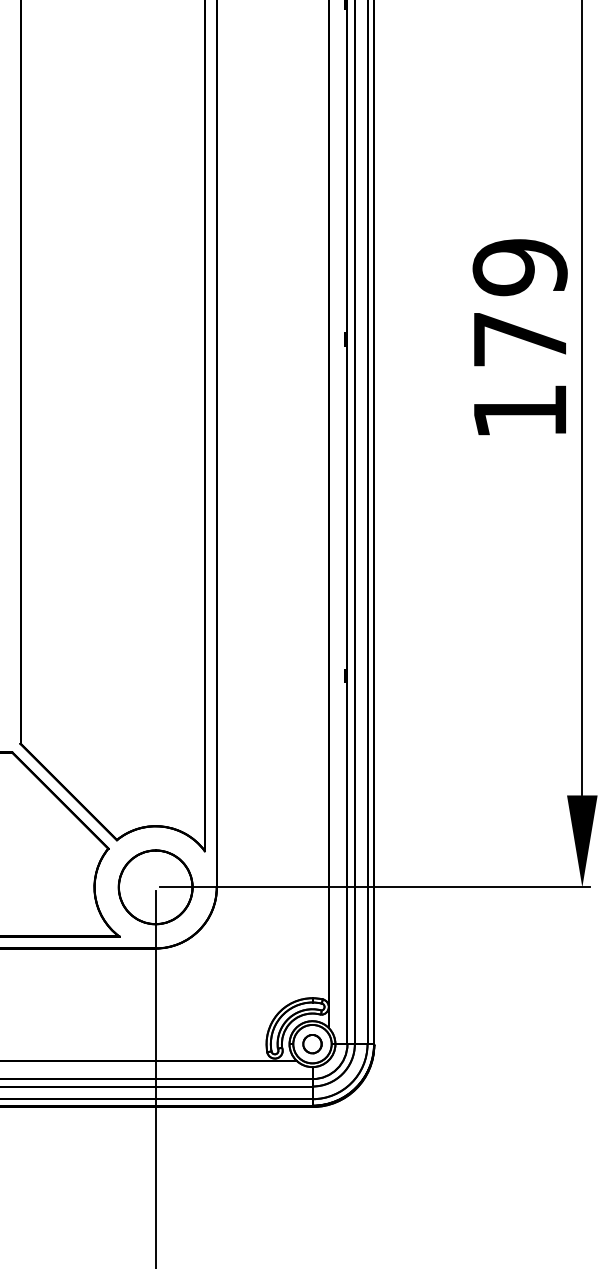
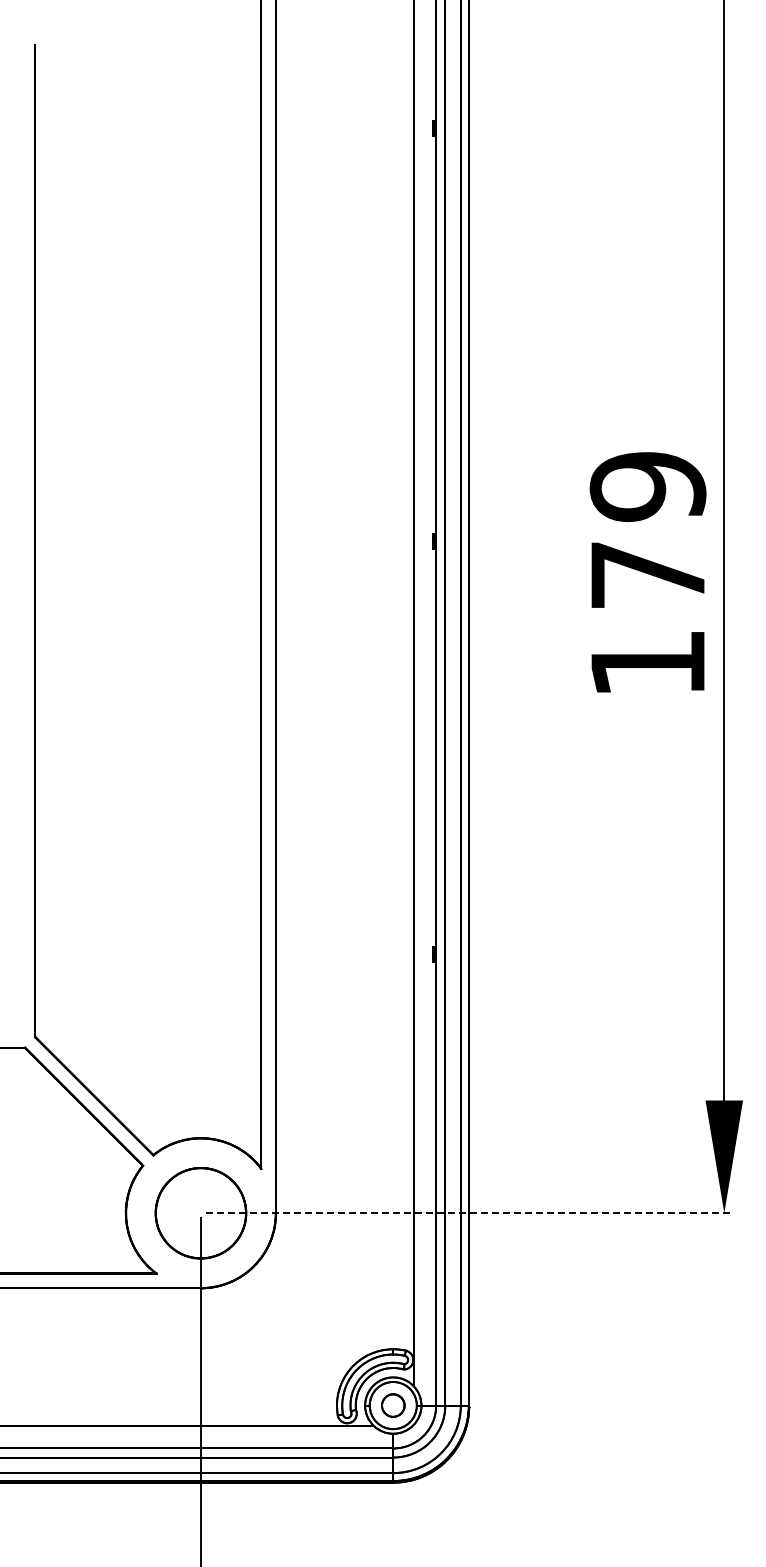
text: (519, 337) -> (647, 572), moved
line: (375, 887) -> (470, 1213), solid -> dashed

